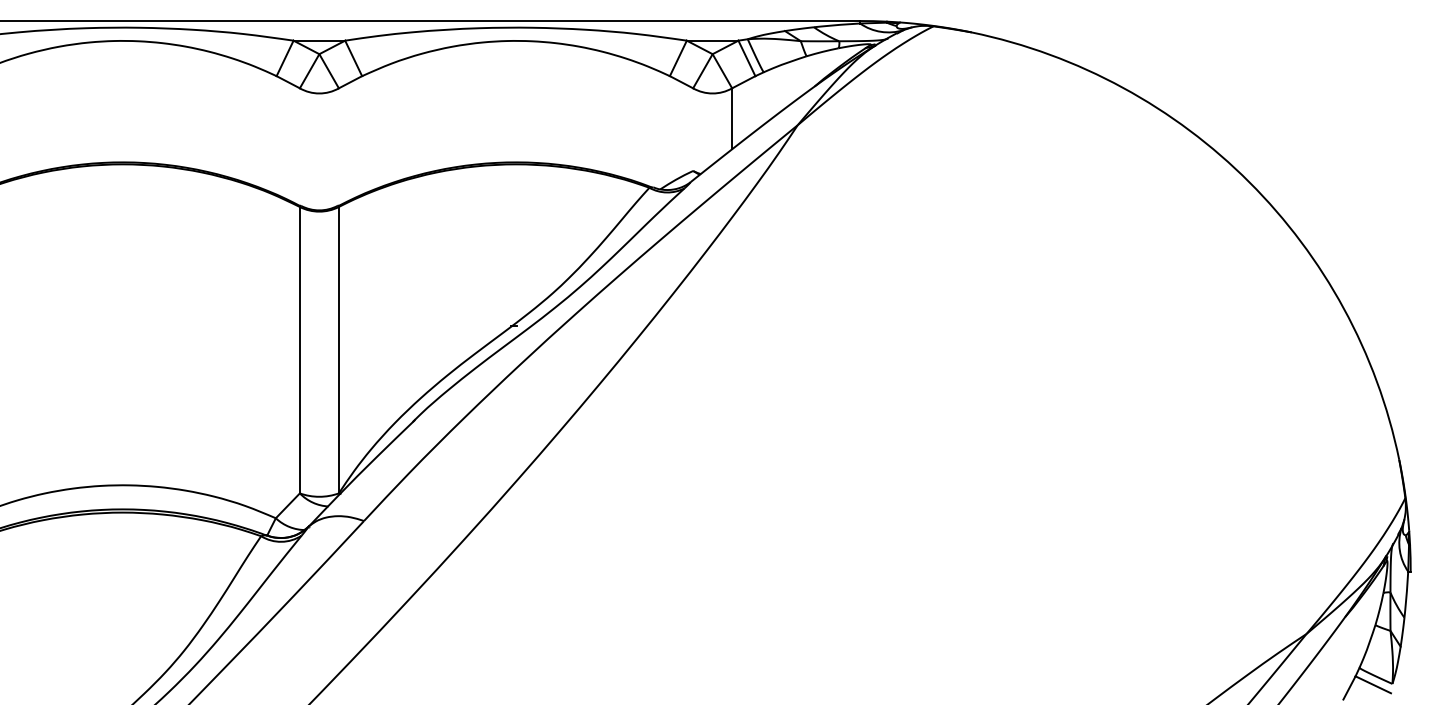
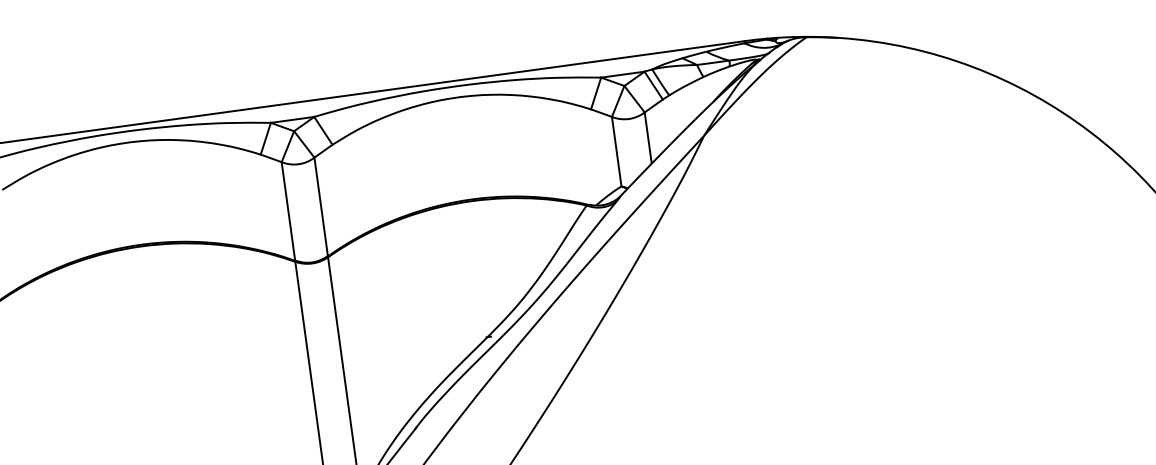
line: (693, 129) -> (616, 151), added
line: (299, 146) -> (288, 211), added
line: (338, 146) -> (320, 206), added

